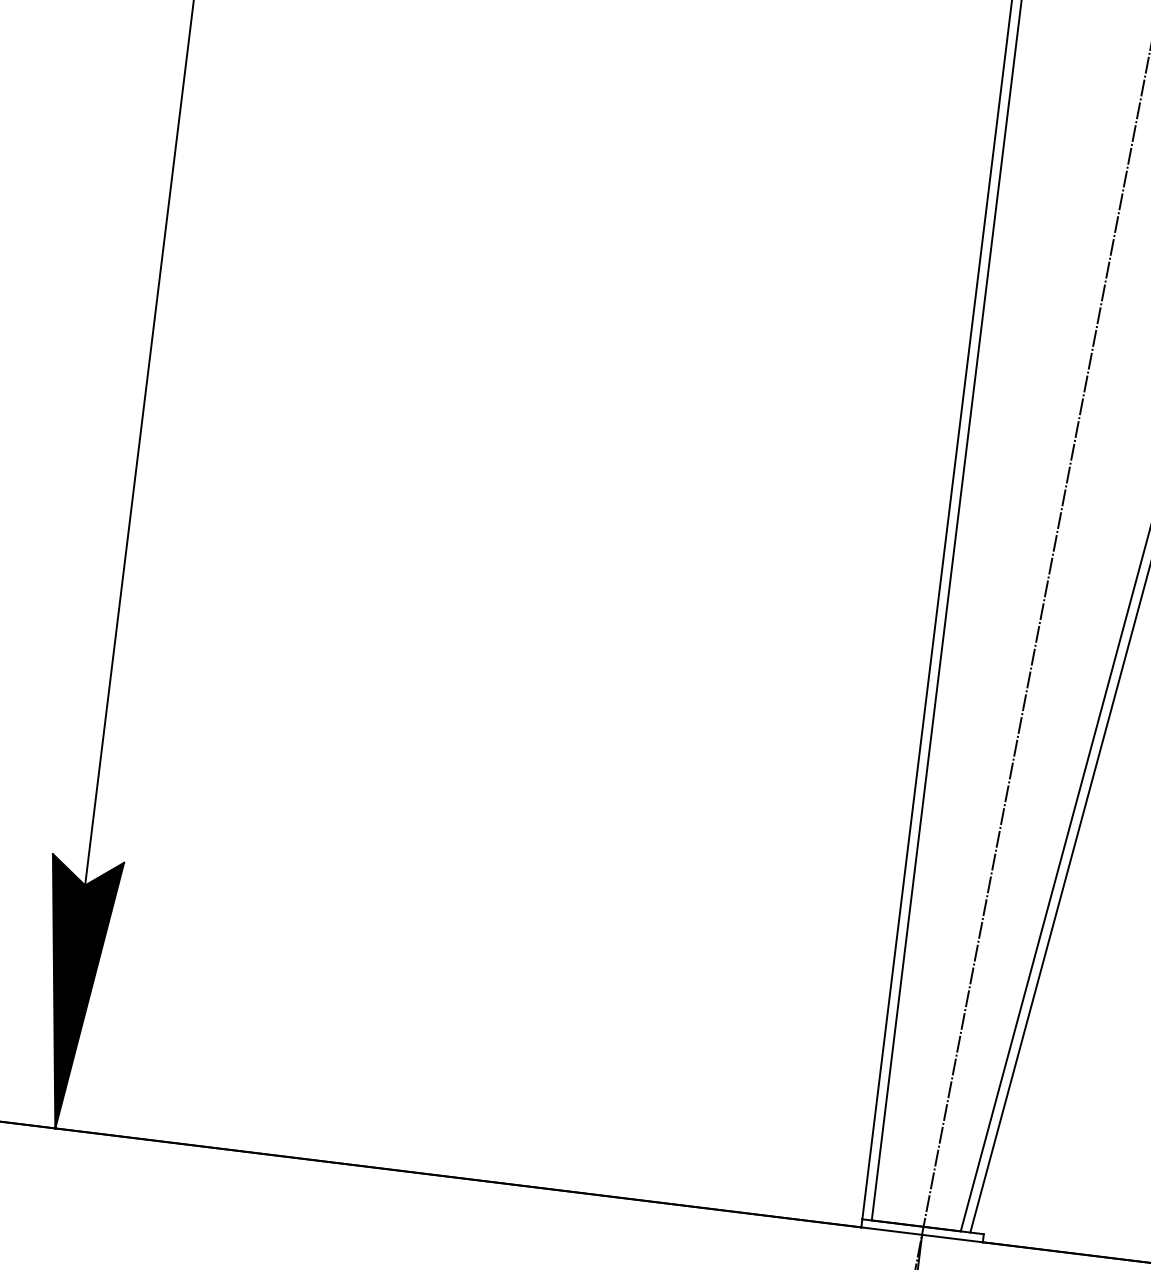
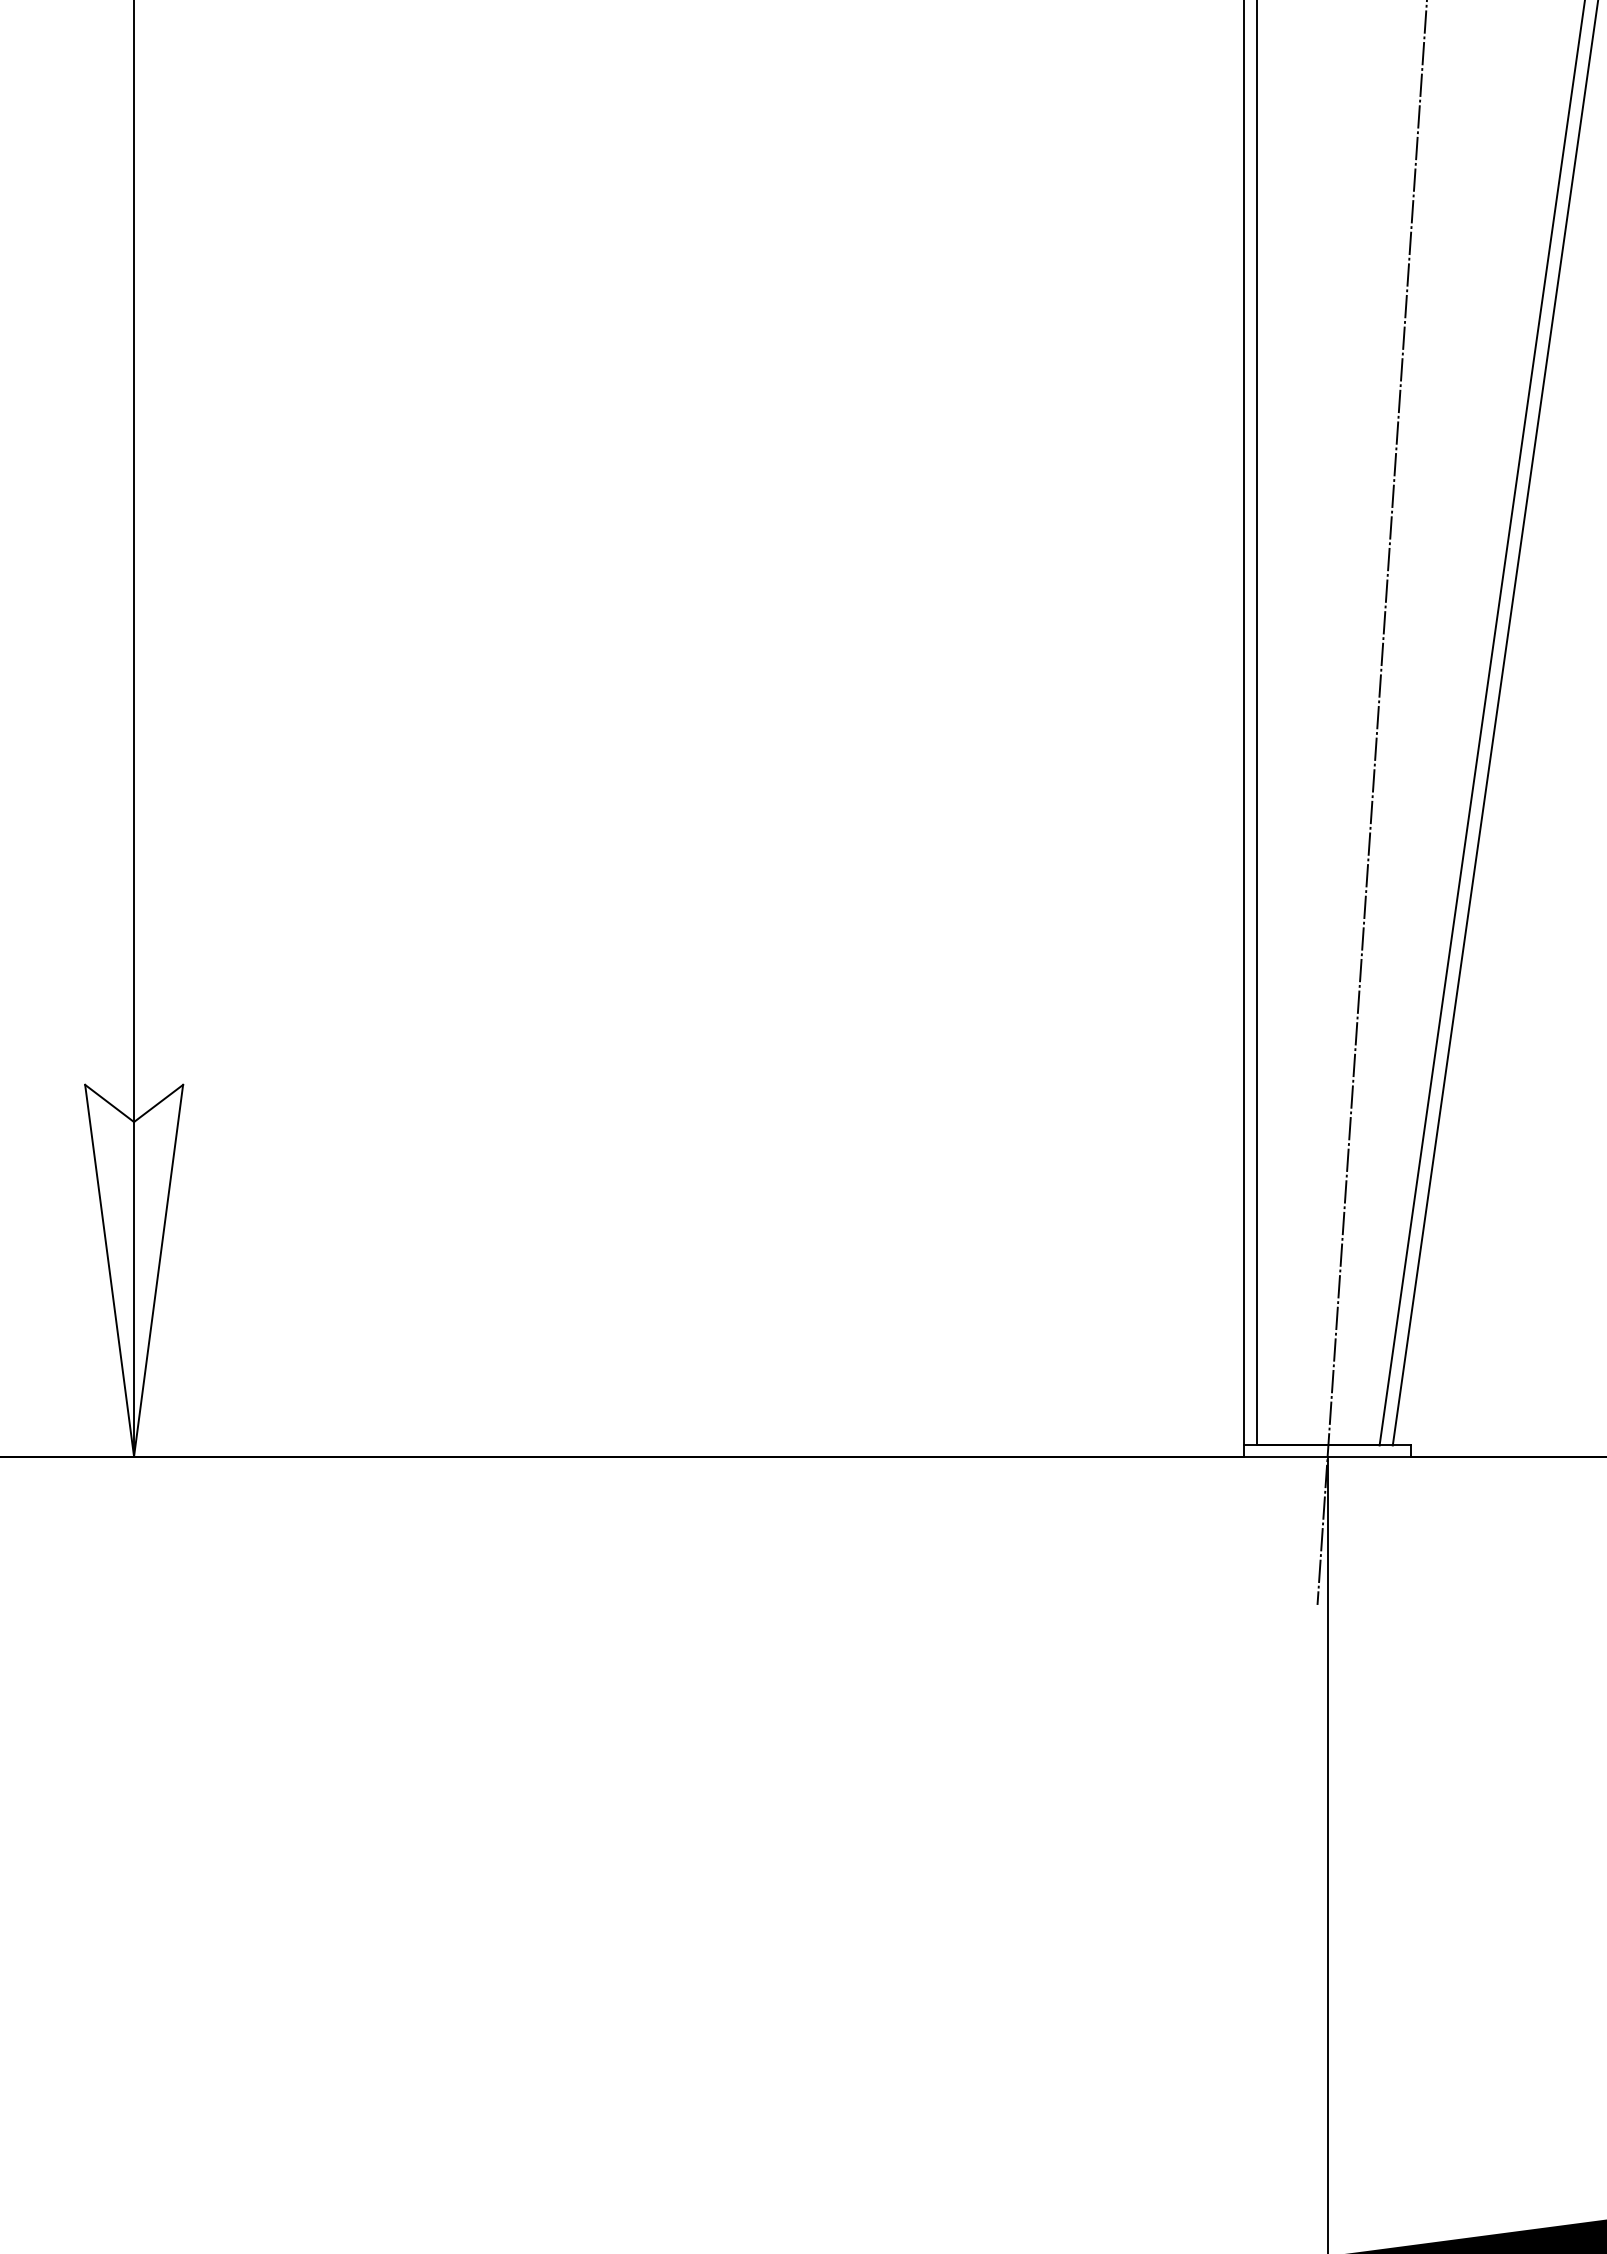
fill: (72, 993) -> (134, 1270), removed

